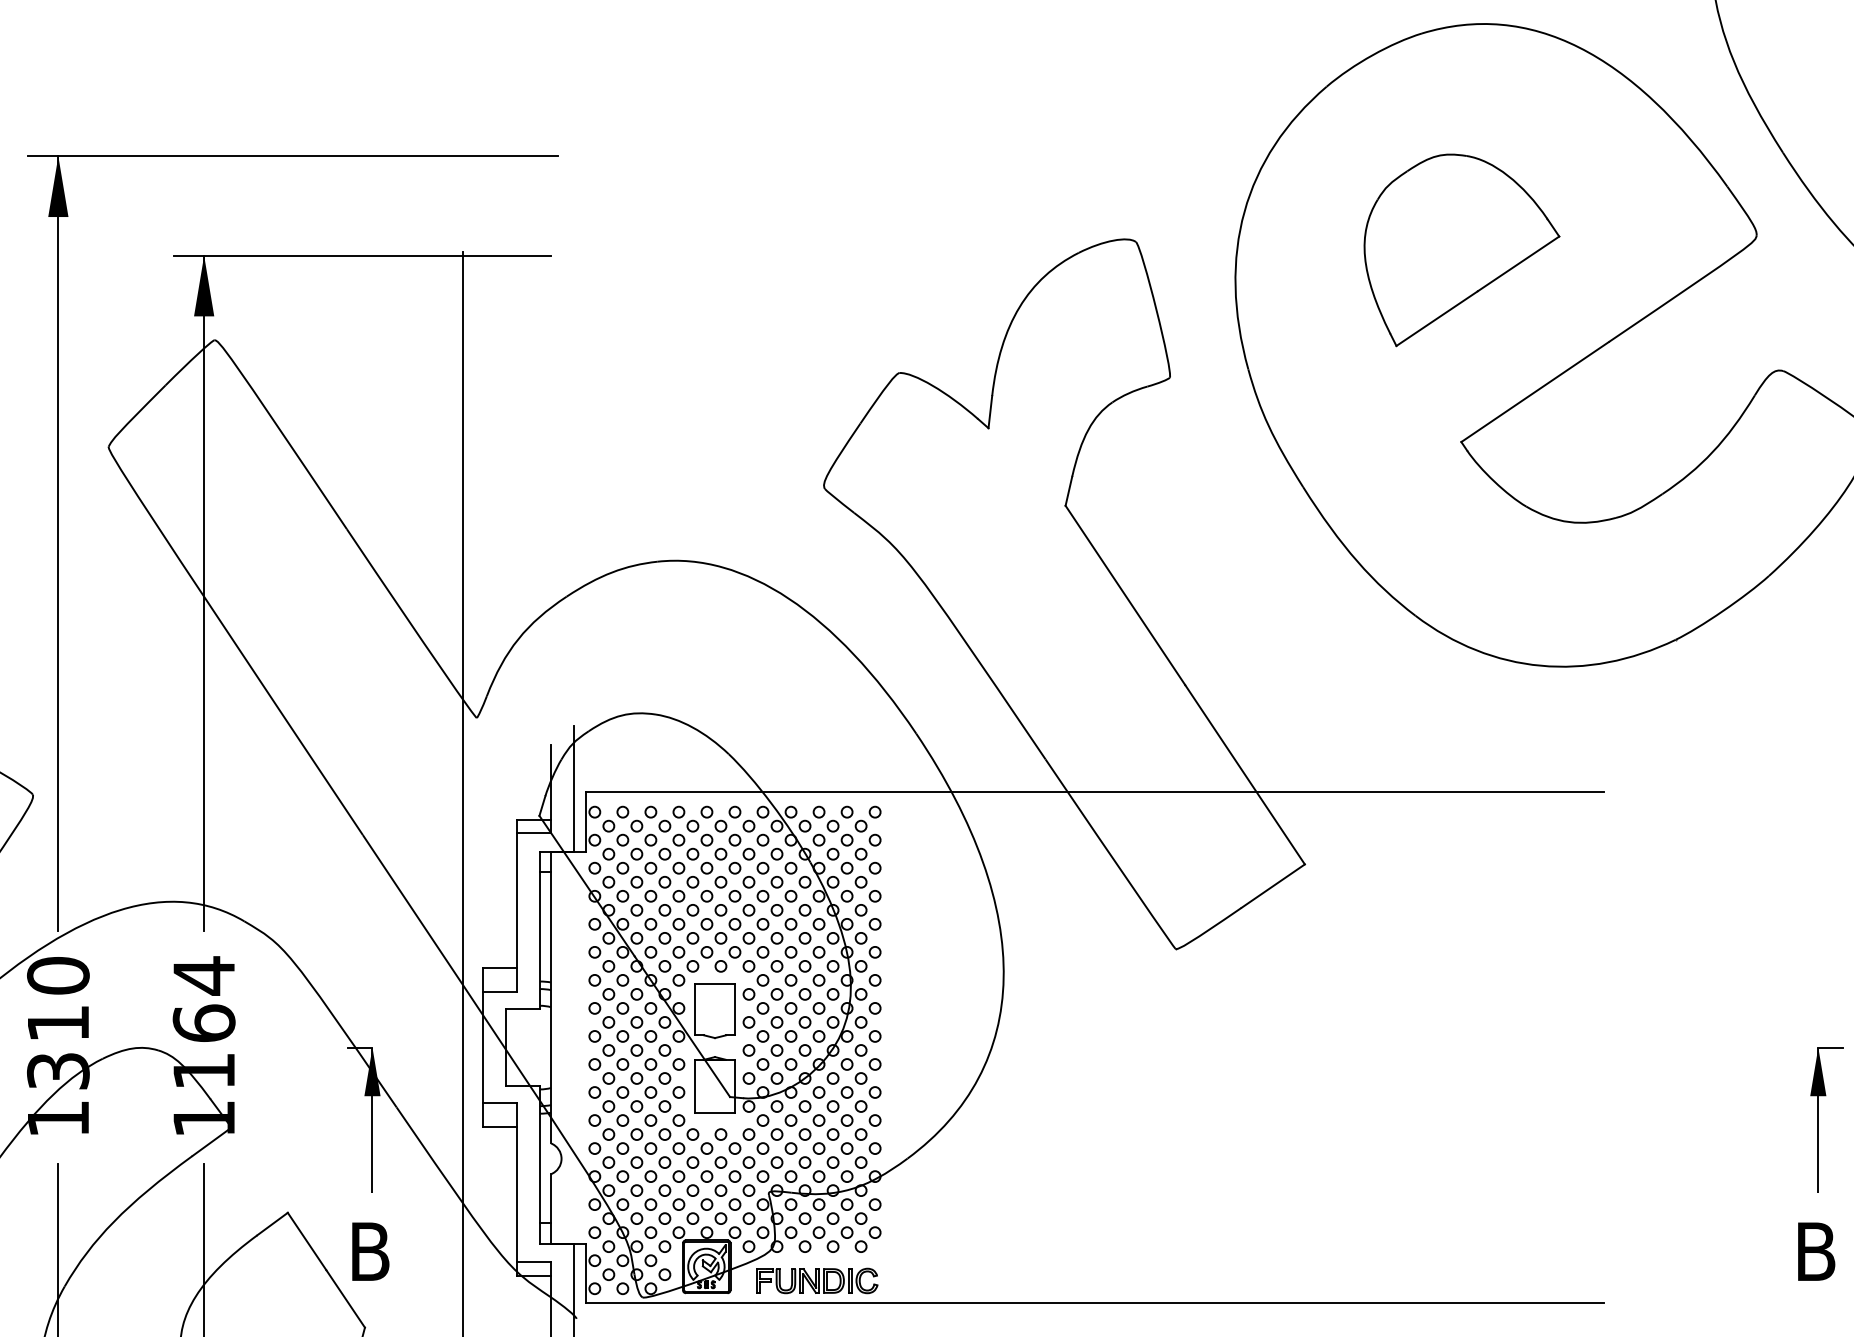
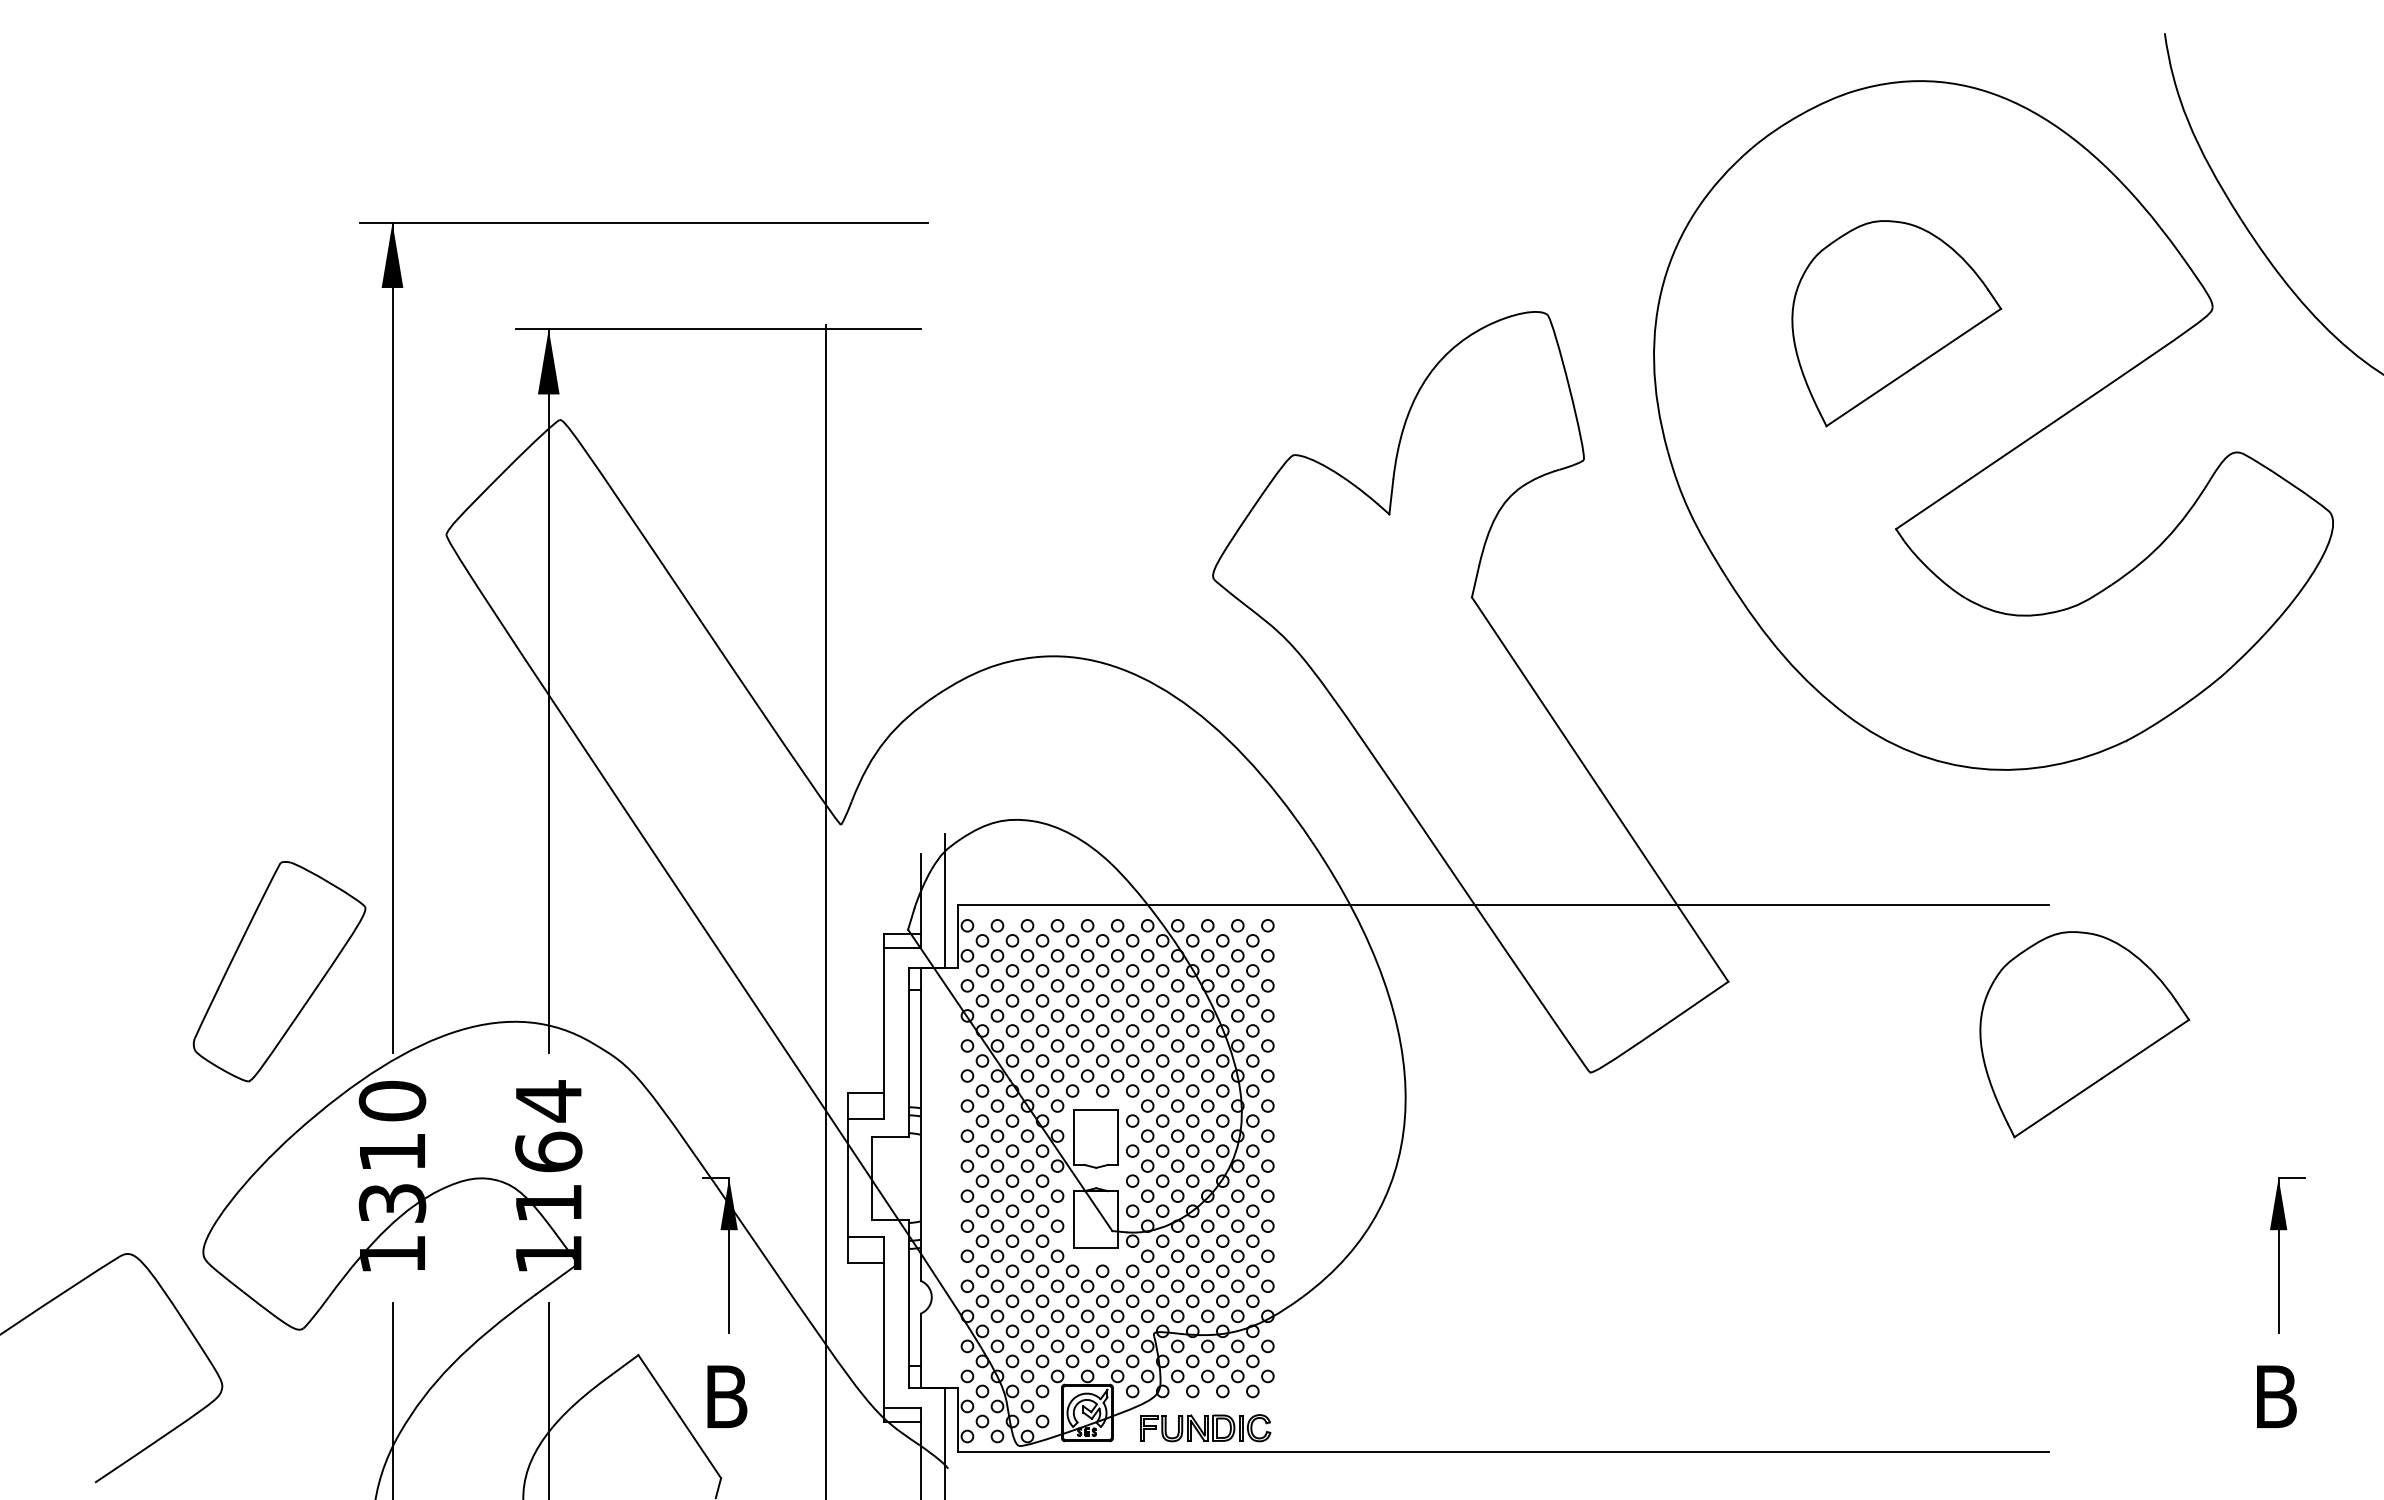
part: (1637, 913) -> (2084, 1034), added

